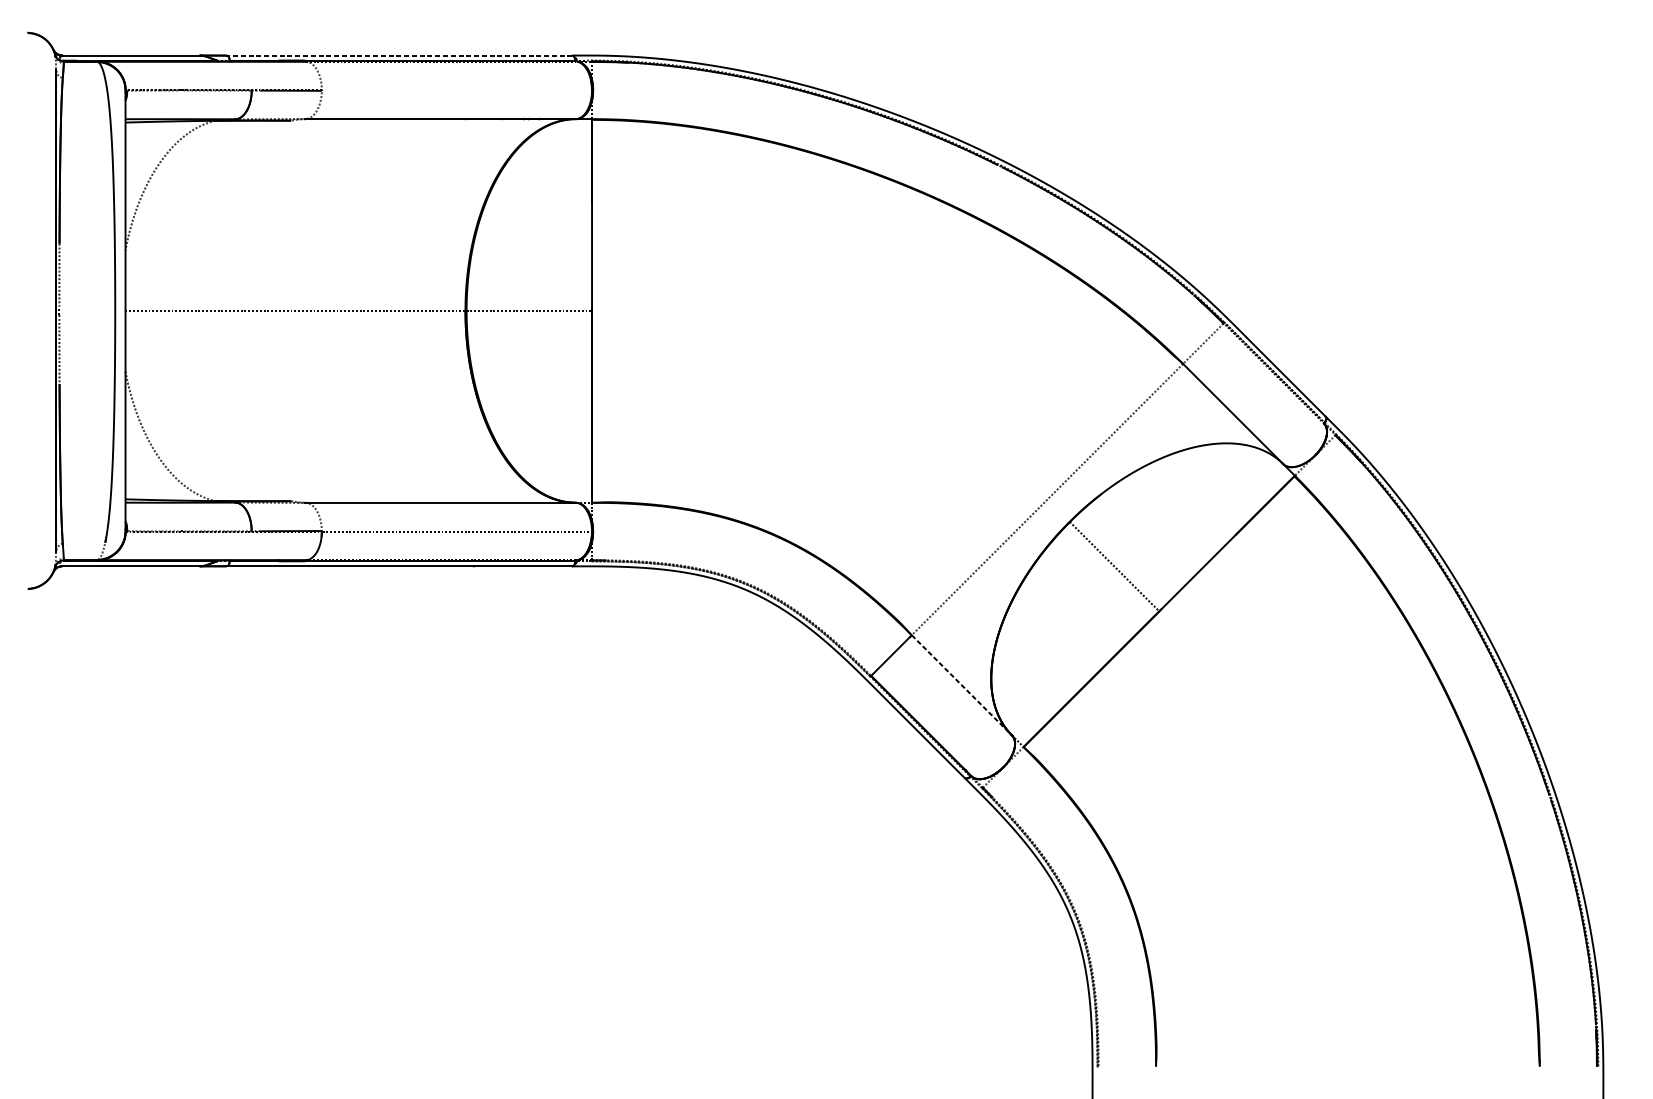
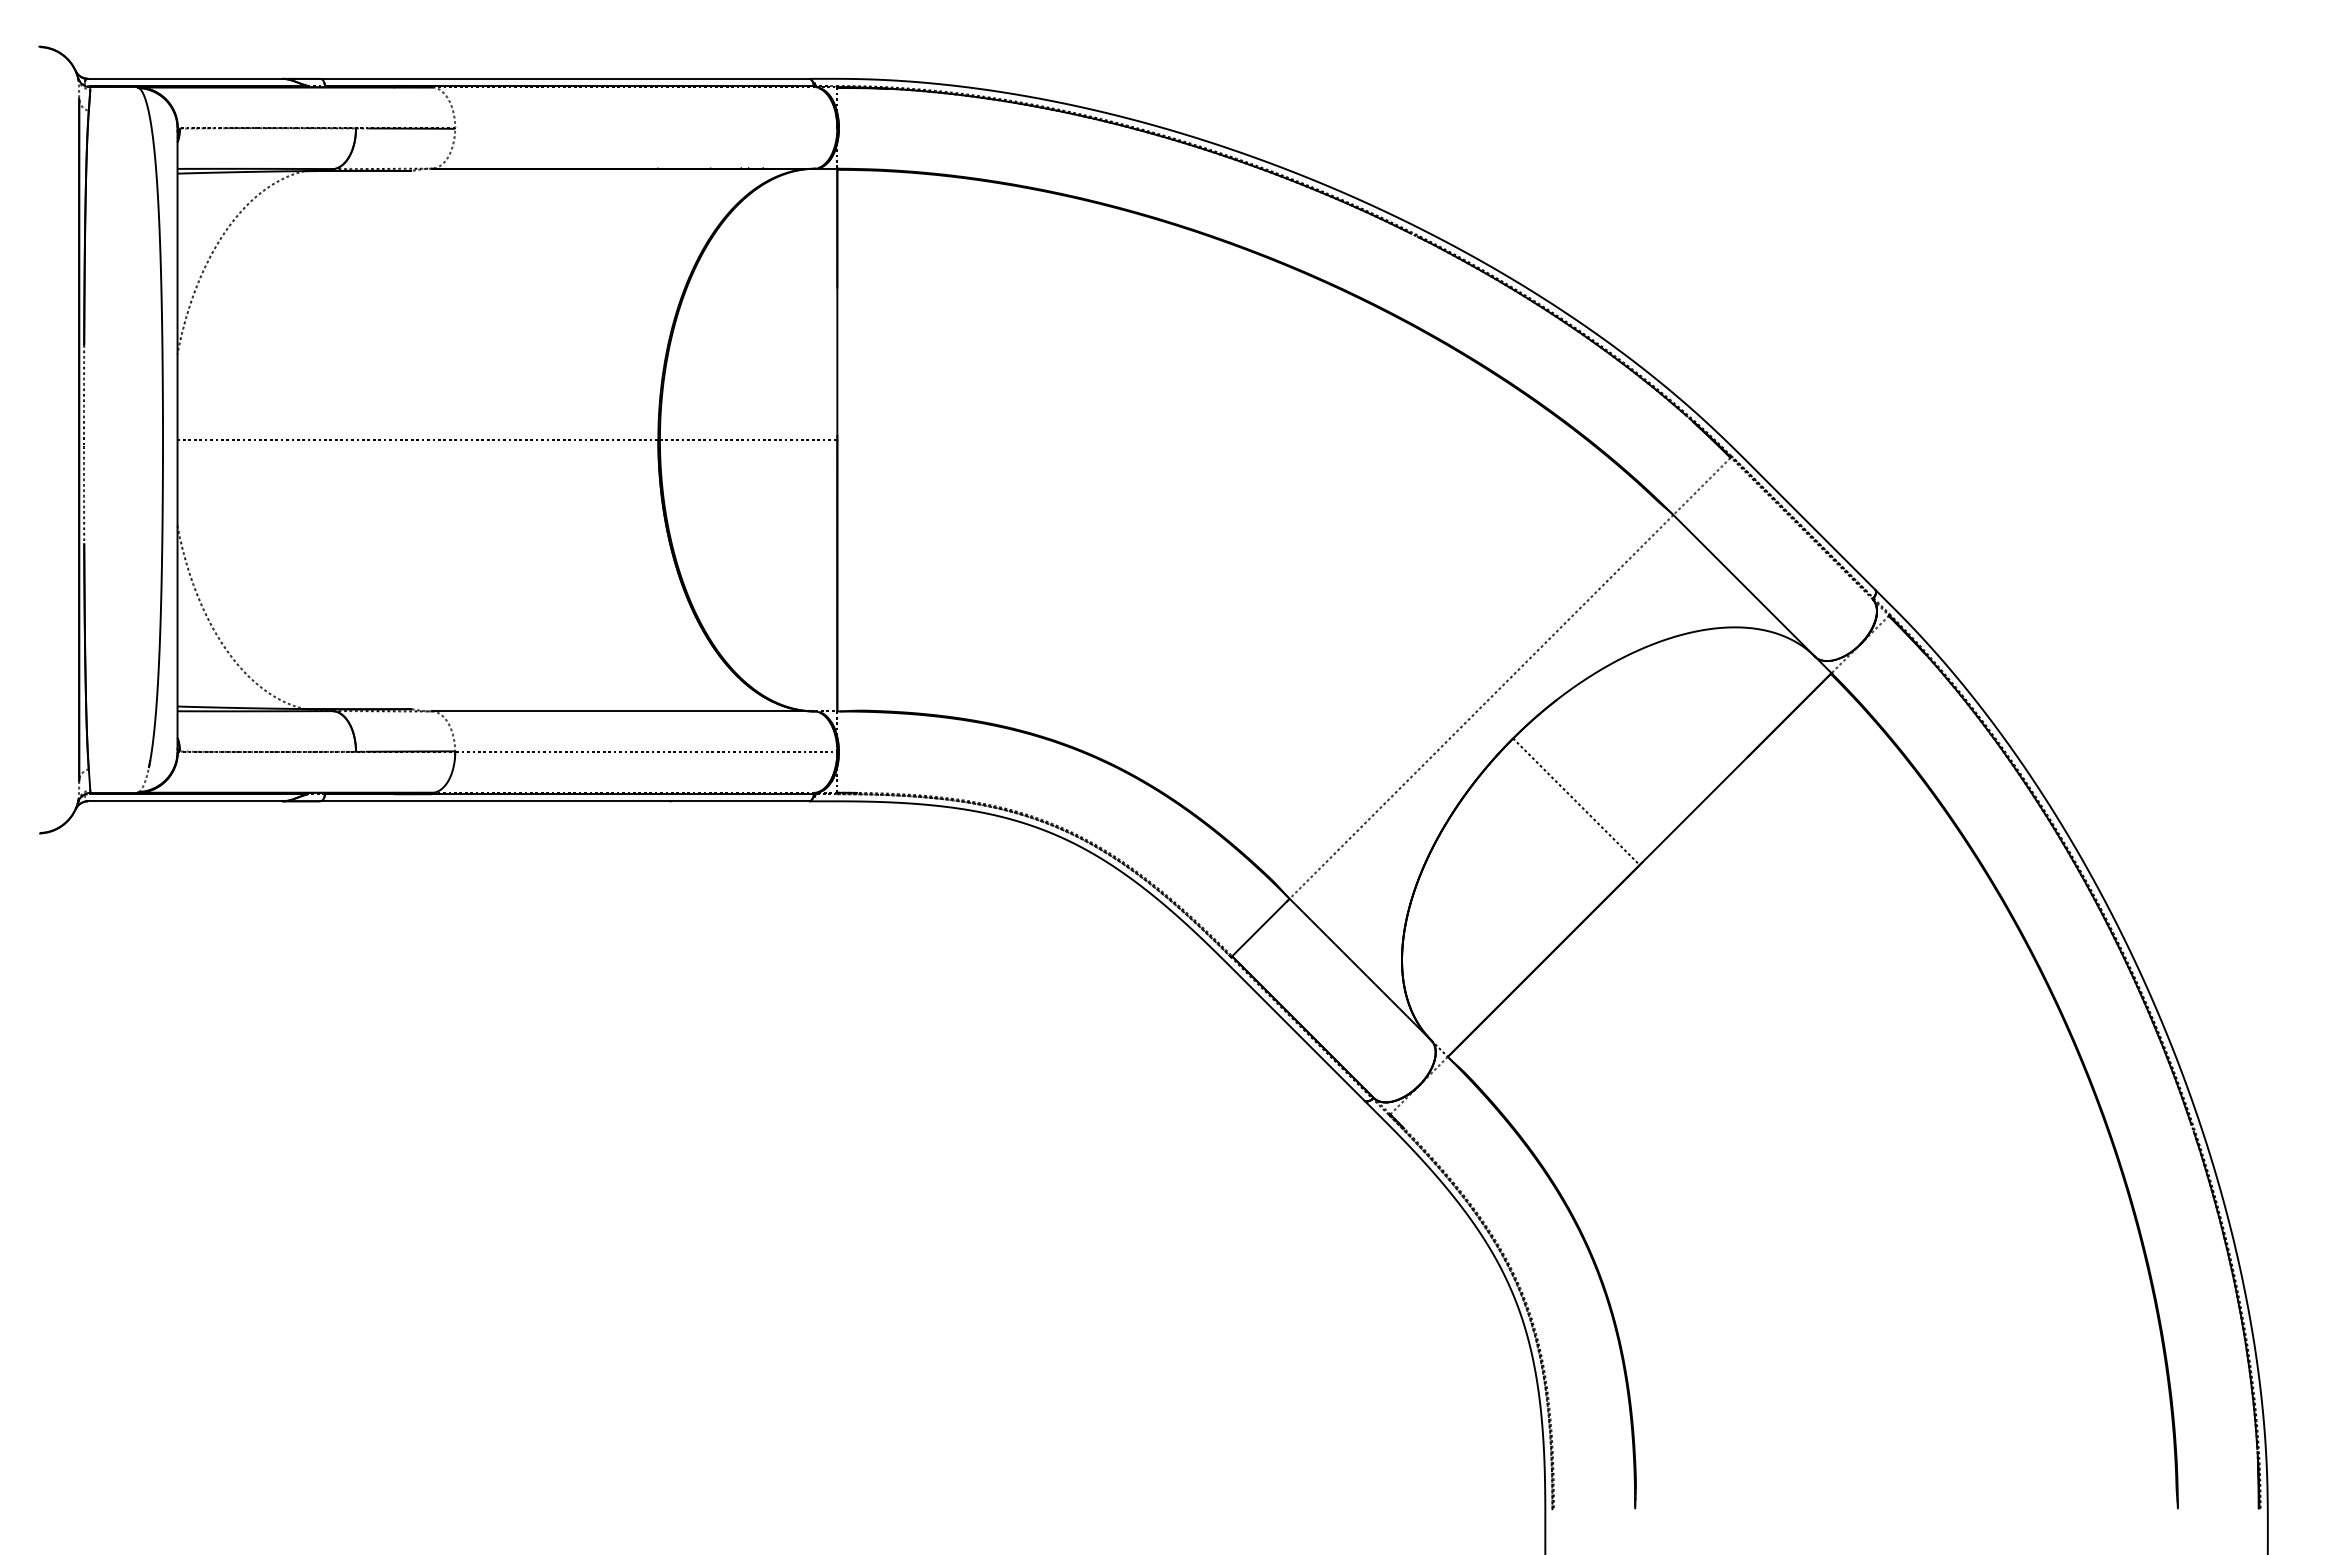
line: (399, 55) -> (564, 78), dashed -> solid
line: (961, 685) -> (1360, 969), dashed -> solid

